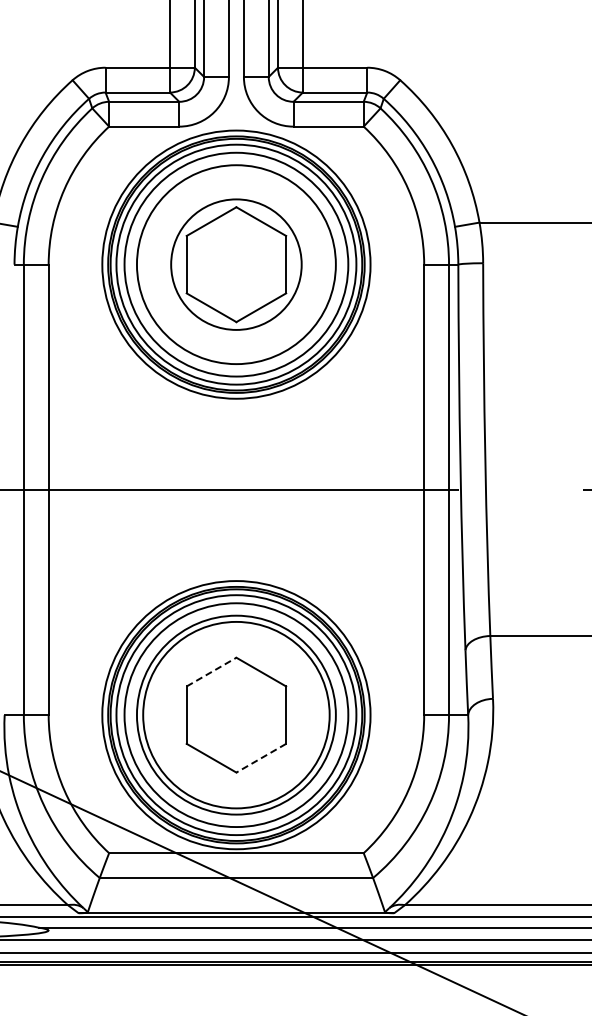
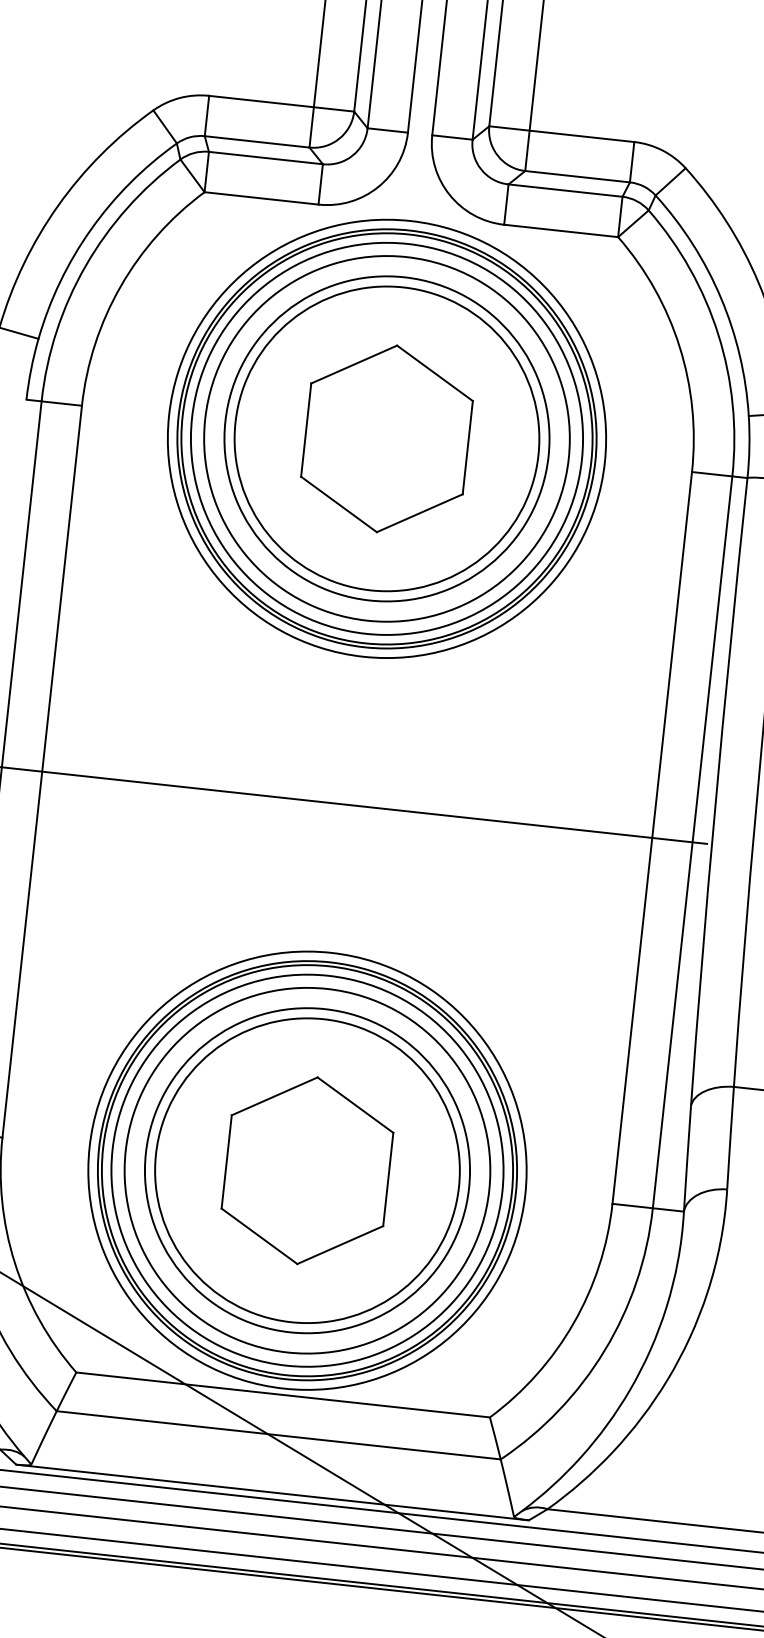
circle: (236, 264) -> (387, 438), size x1.43
line: (211, 672) -> (274, 1097), dashed -> solid
line: (261, 758) -> (340, 1245), dashed -> solid

